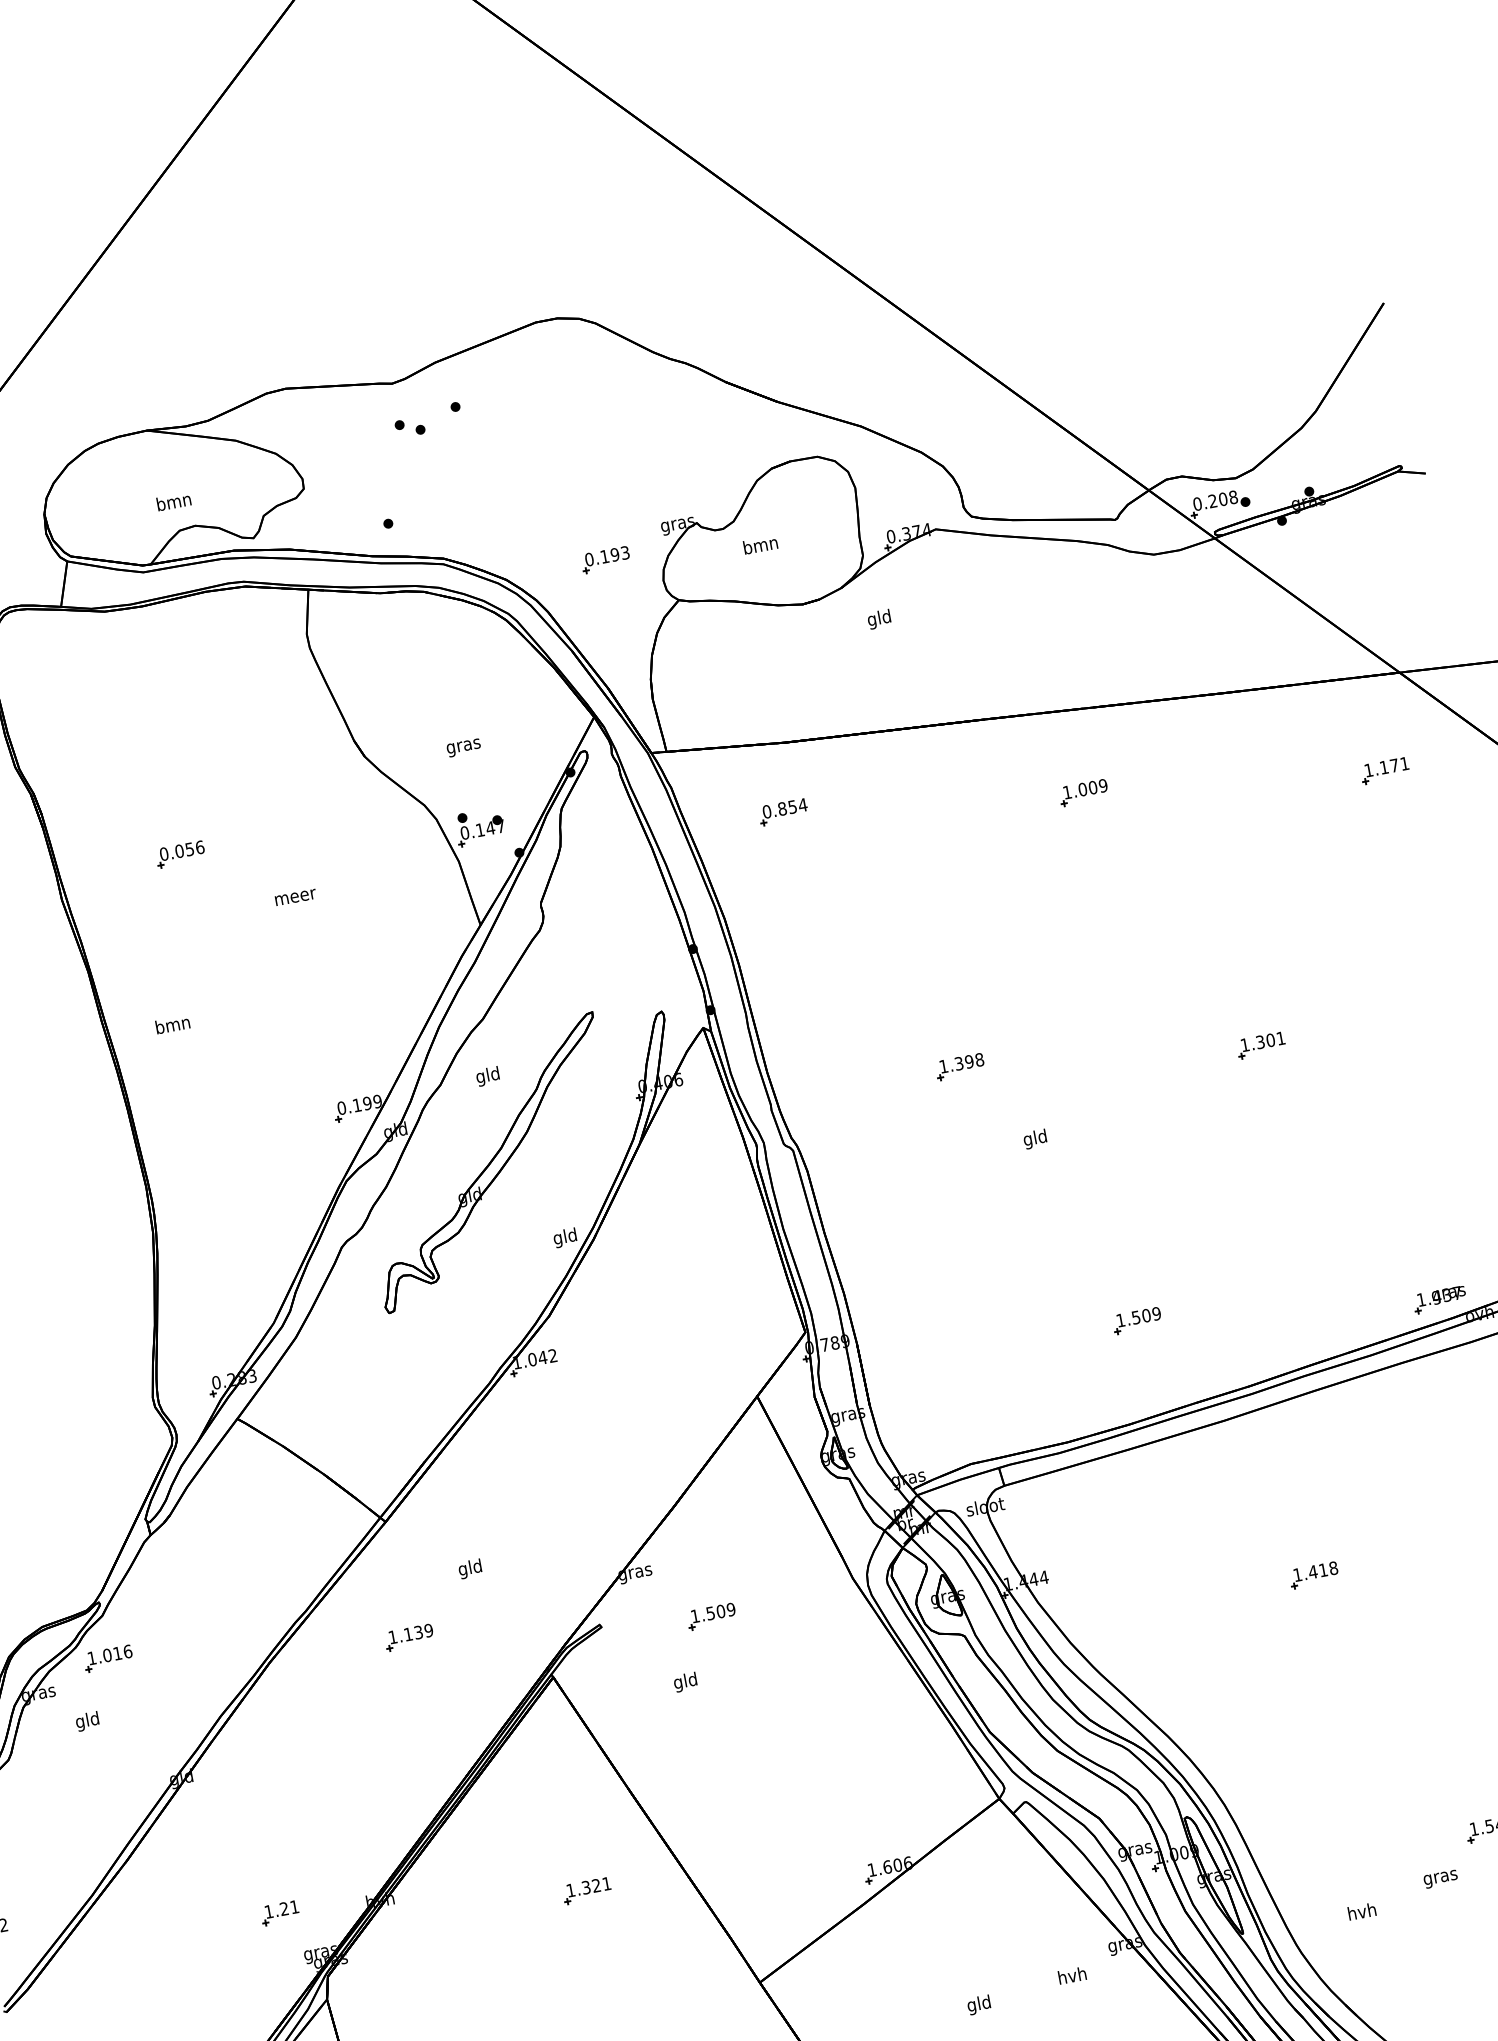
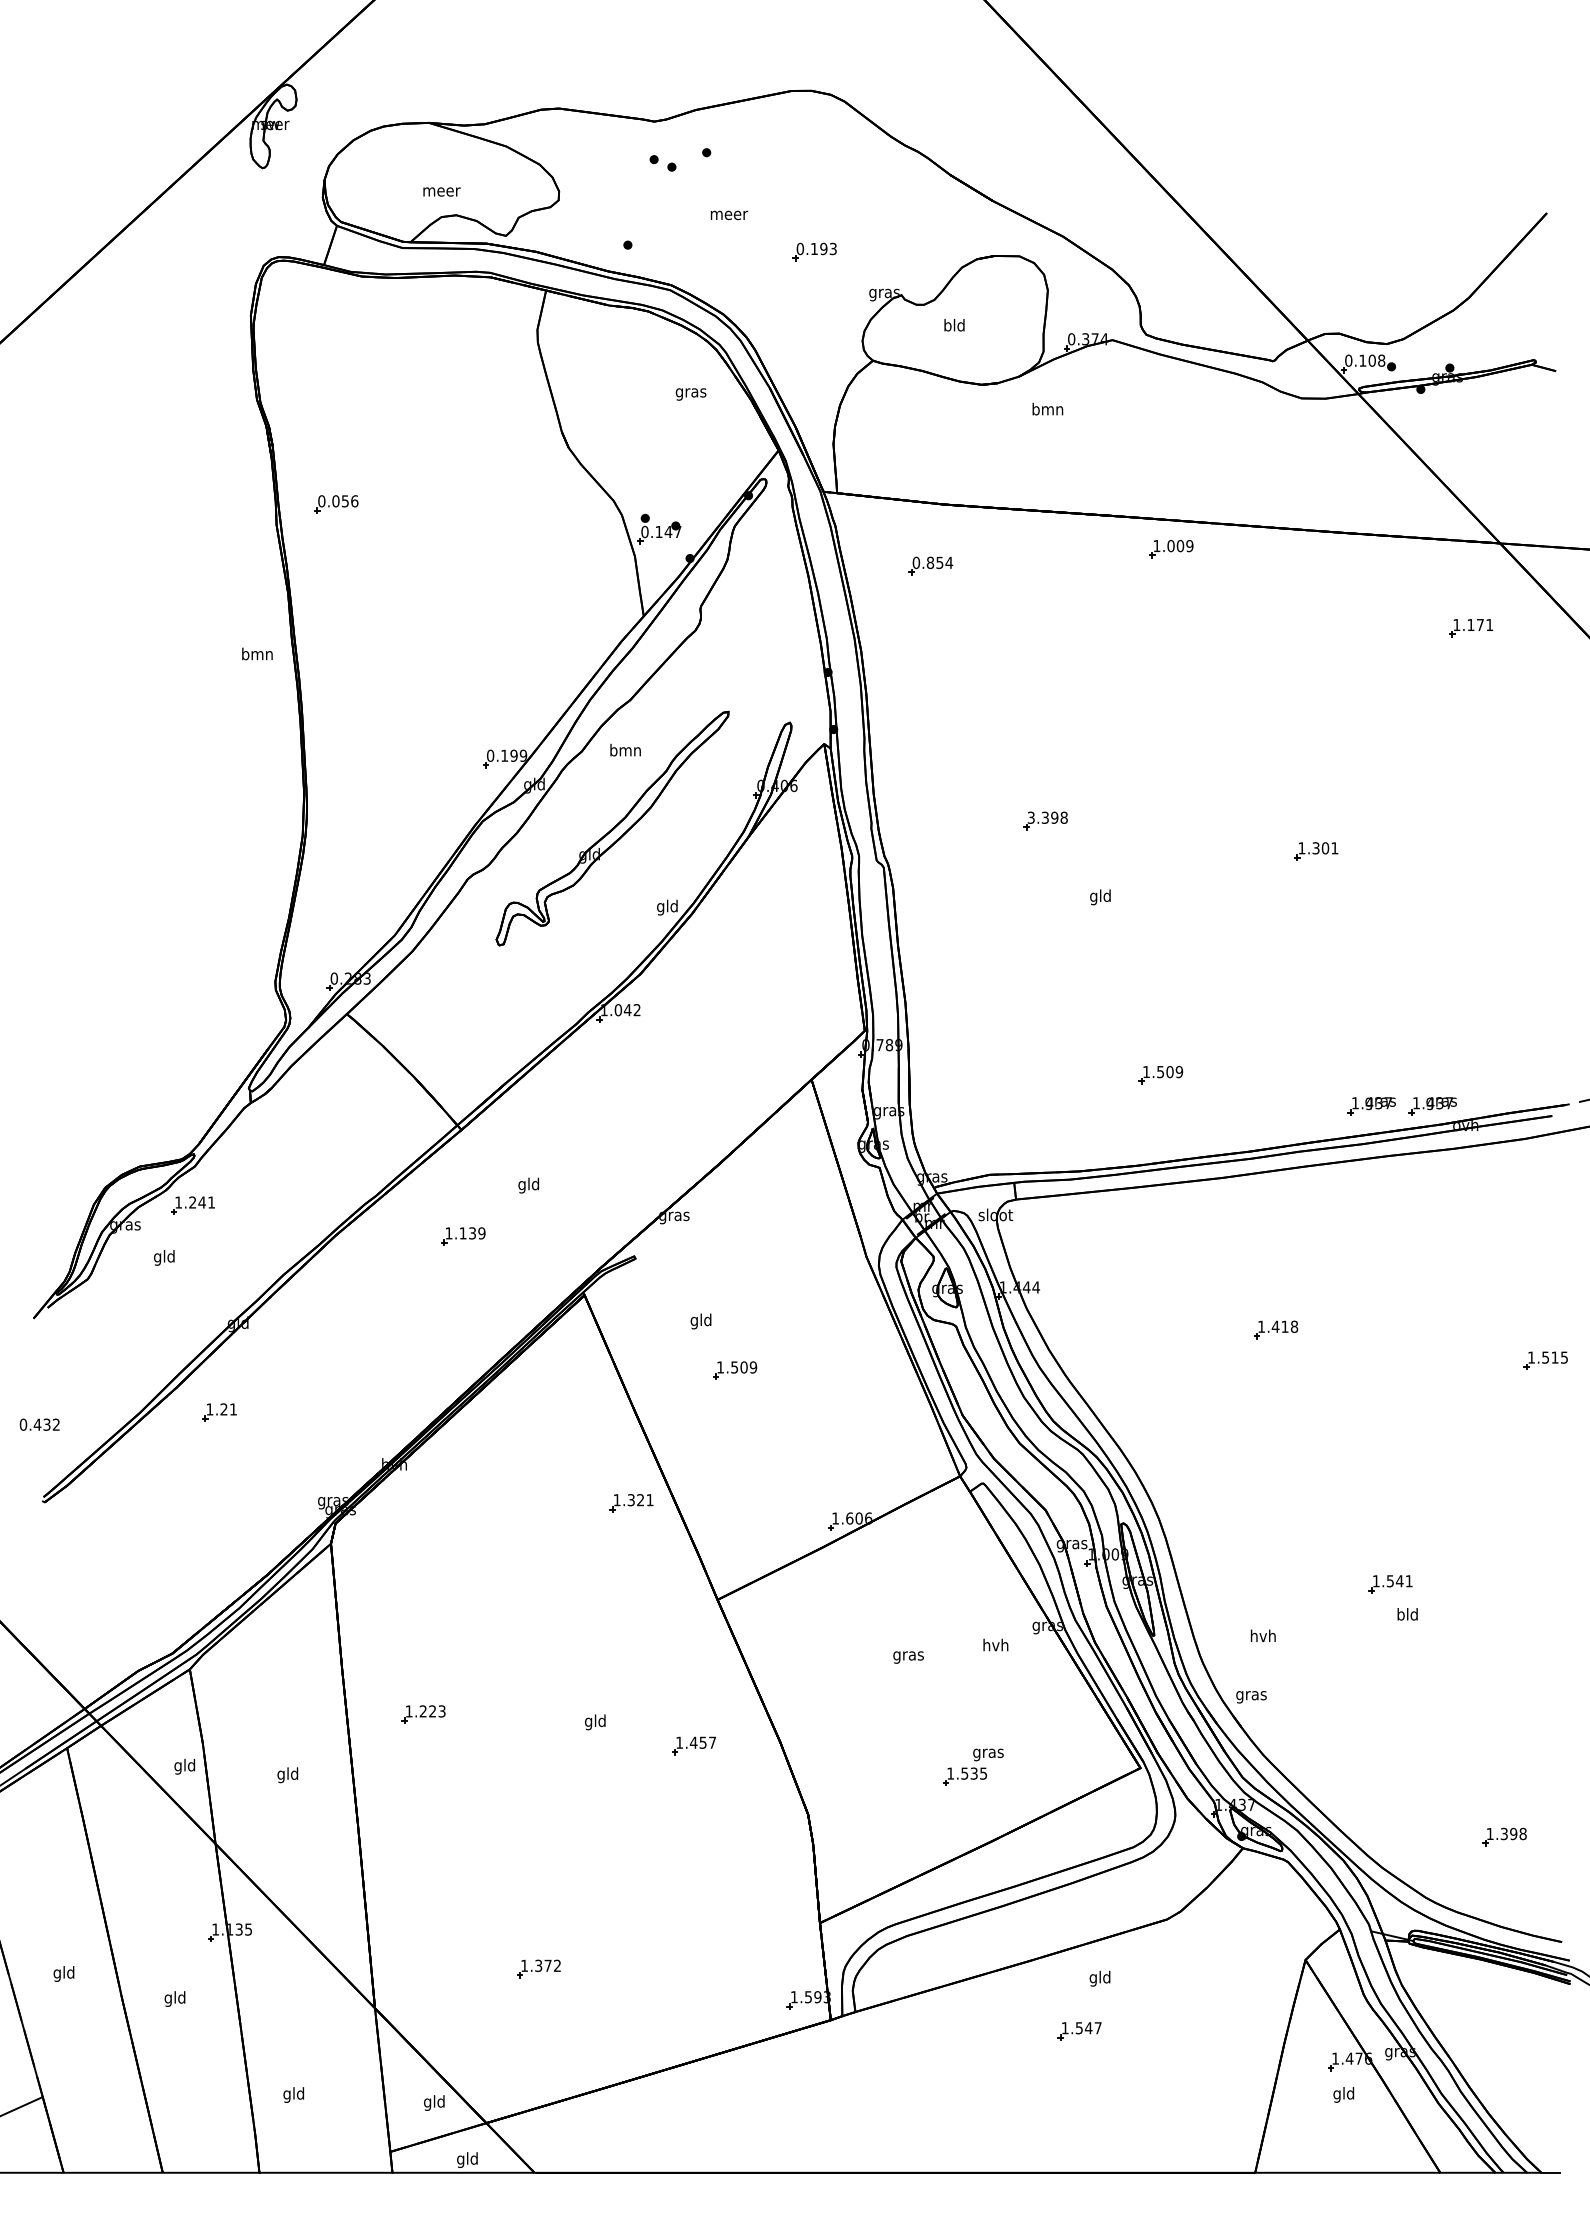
text: (174, 501) -> (441, 190), bmn -> meer
text: (1212, 501) -> (1362, 360), 0.208 -> 0.108
text: (760, 544) -> (954, 324), bmn -> bld
part: (605, 559) -> (814, 251), moved
text: (879, 619) -> (1047, 410), gld -> bmn
text: (463, 748) -> (690, 394), moved
part: (1083, 793) -> (1171, 549), moved
part: (180, 854) -> (336, 504), moved
text: (295, 897) -> (729, 215), moved
text: (172, 1024) -> (257, 653), moved
text: (942, 1066) -> (1030, 817), 1.398 -> 3.398
text: (488, 1076) -> (625, 751), gld -> bmn
part: (1373, 1312) -> (1371, 1106), added
part: (712, 1616) -> (735, 1370), moved
text: (117, 1653) -> (202, 1202), 1.016 -> 1.241
text: (1440, 1879) -> (1251, 1697), moved
part: (587, 1891) -> (631, 1503), moved
part: (280, 1913) -> (219, 1412), moved
text: (979, 2004) -> (908, 1655), gld -> gras

